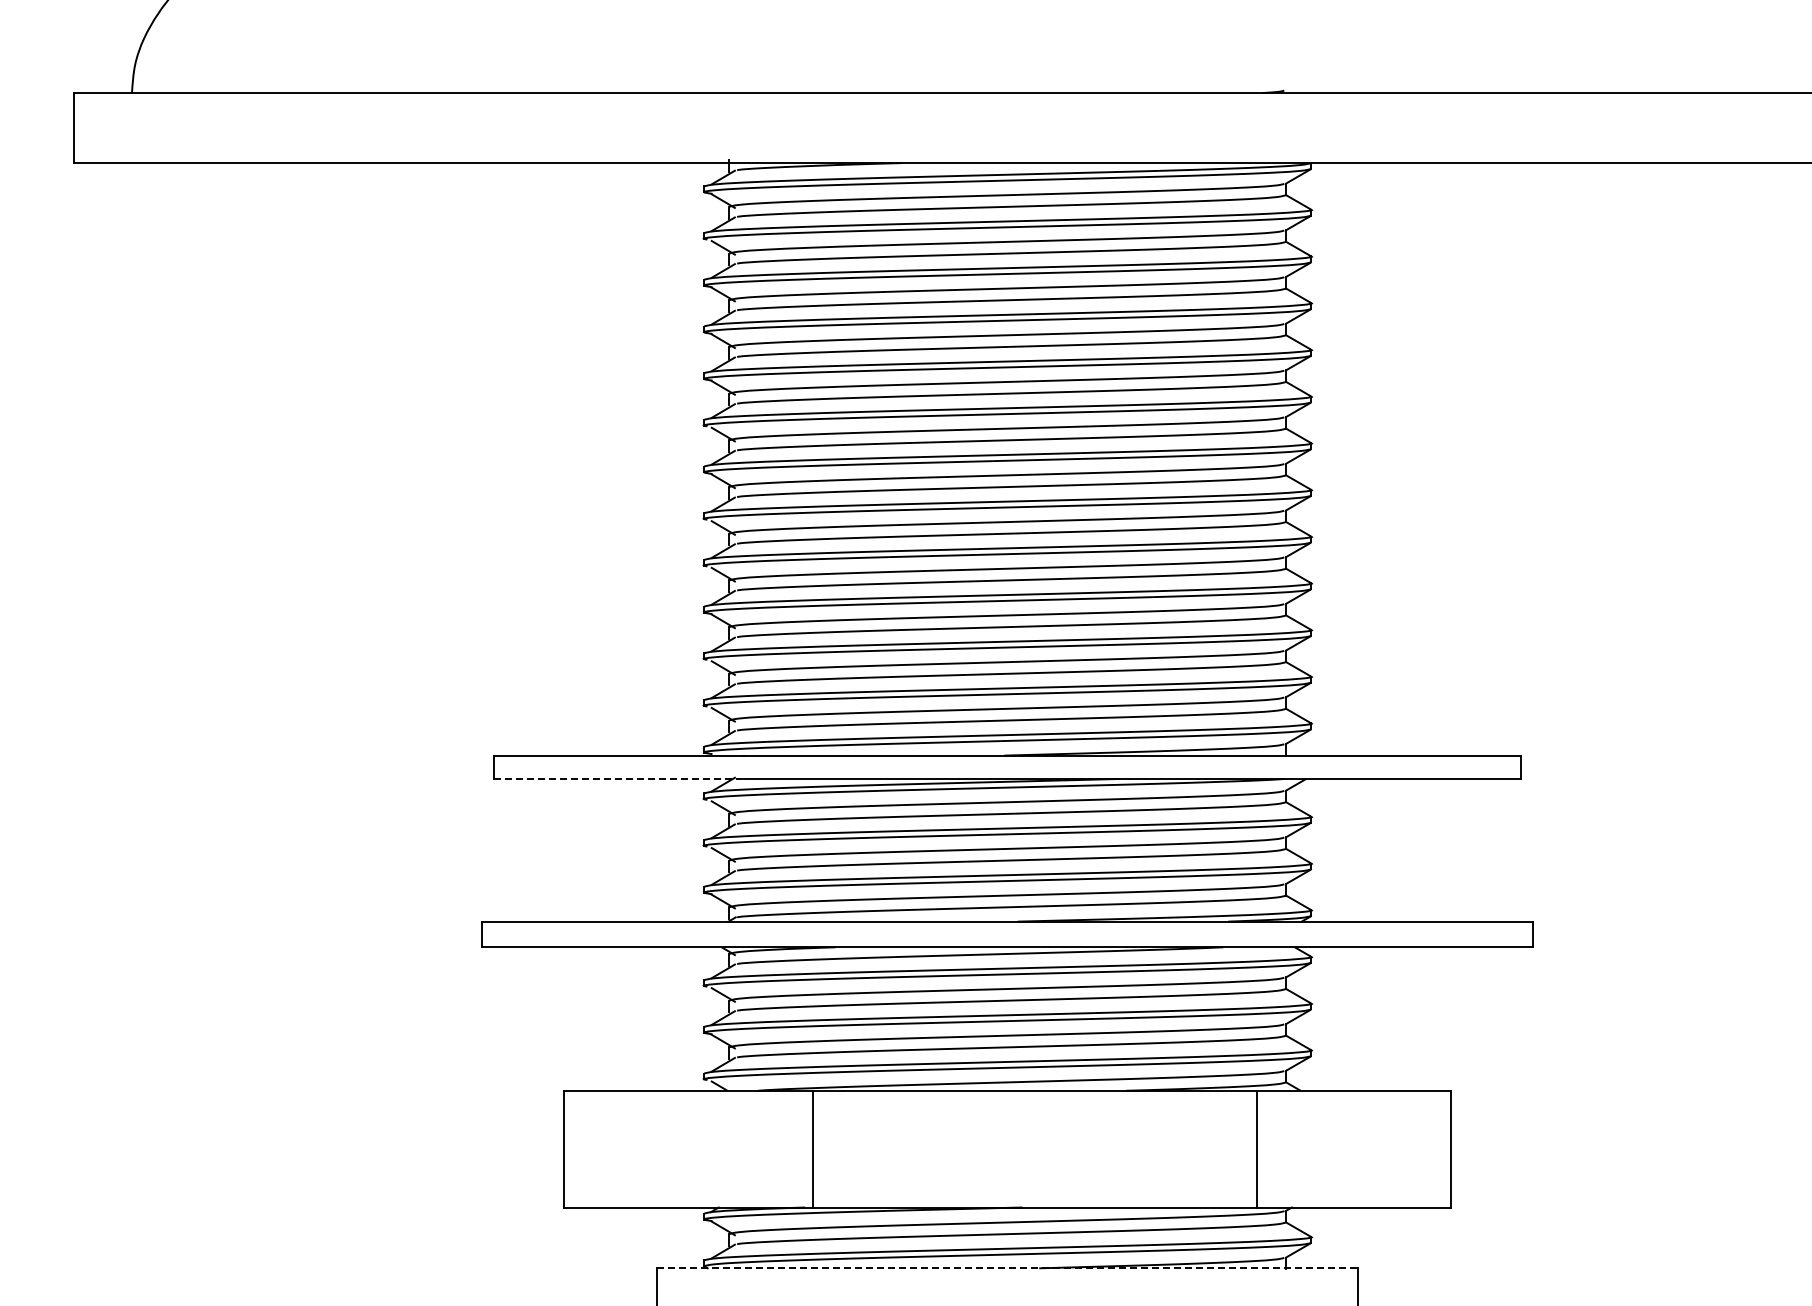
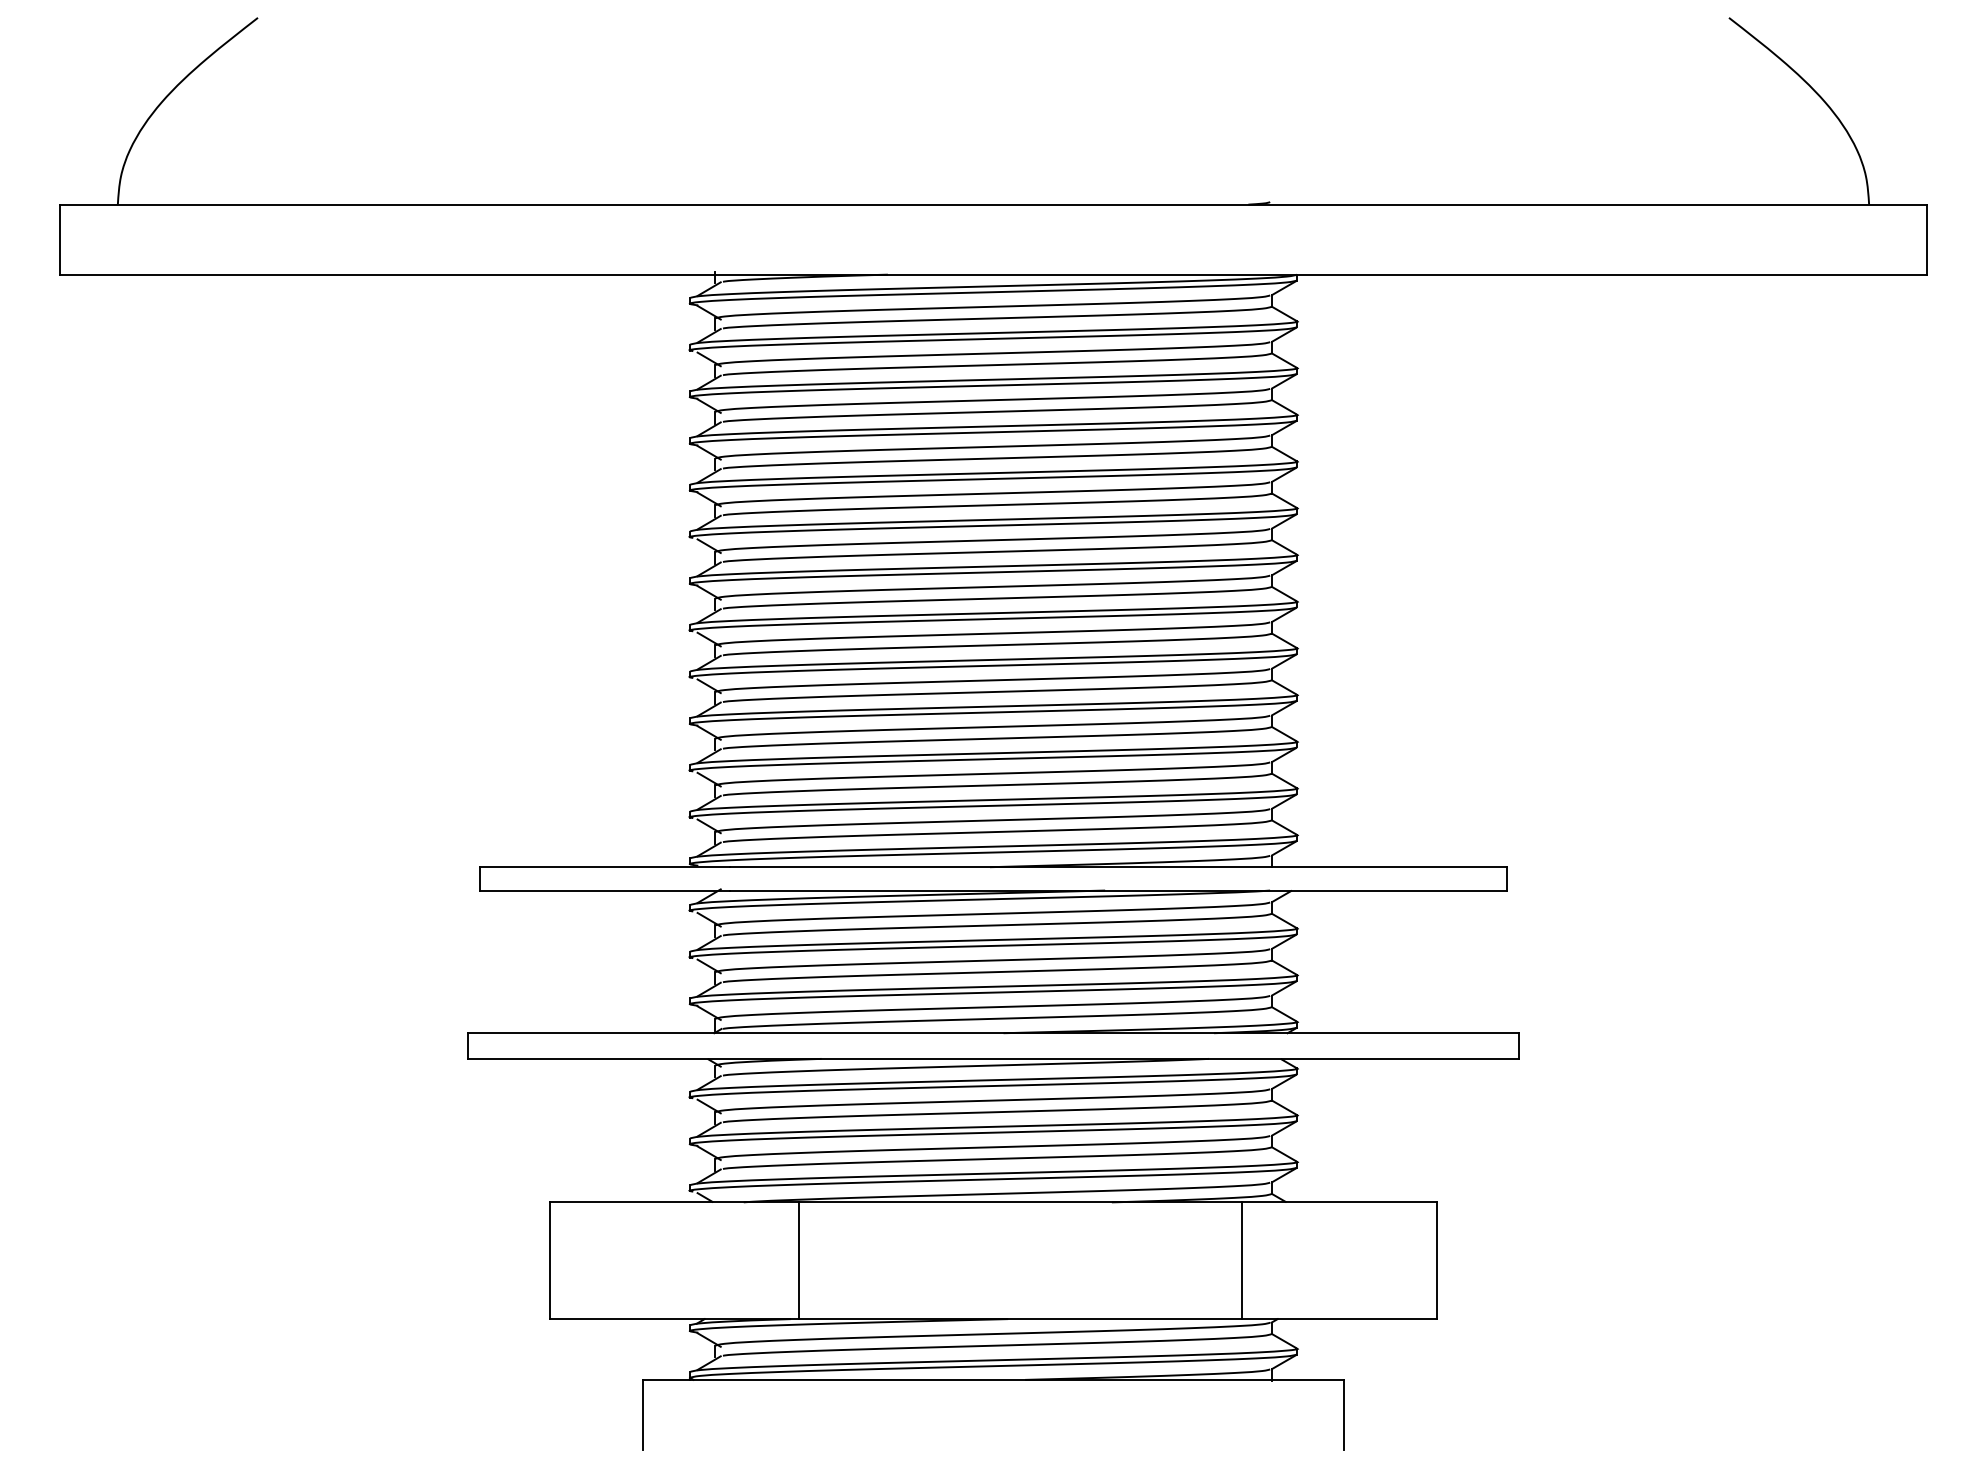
line: (618, 778) -> (604, 890), dashed -> solid
line: (1008, 1267) -> (994, 1379), dashed -> solid

